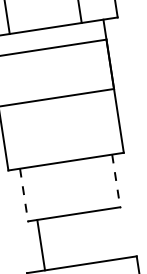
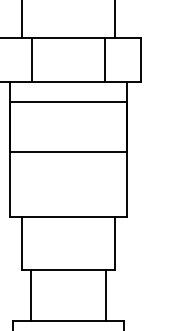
line: (116, 180) -> (115, 243), dashed -> solid
line: (23, 195) -> (21, 243), dashed -> solid
line: (114, 233) -> (105, 295), added

